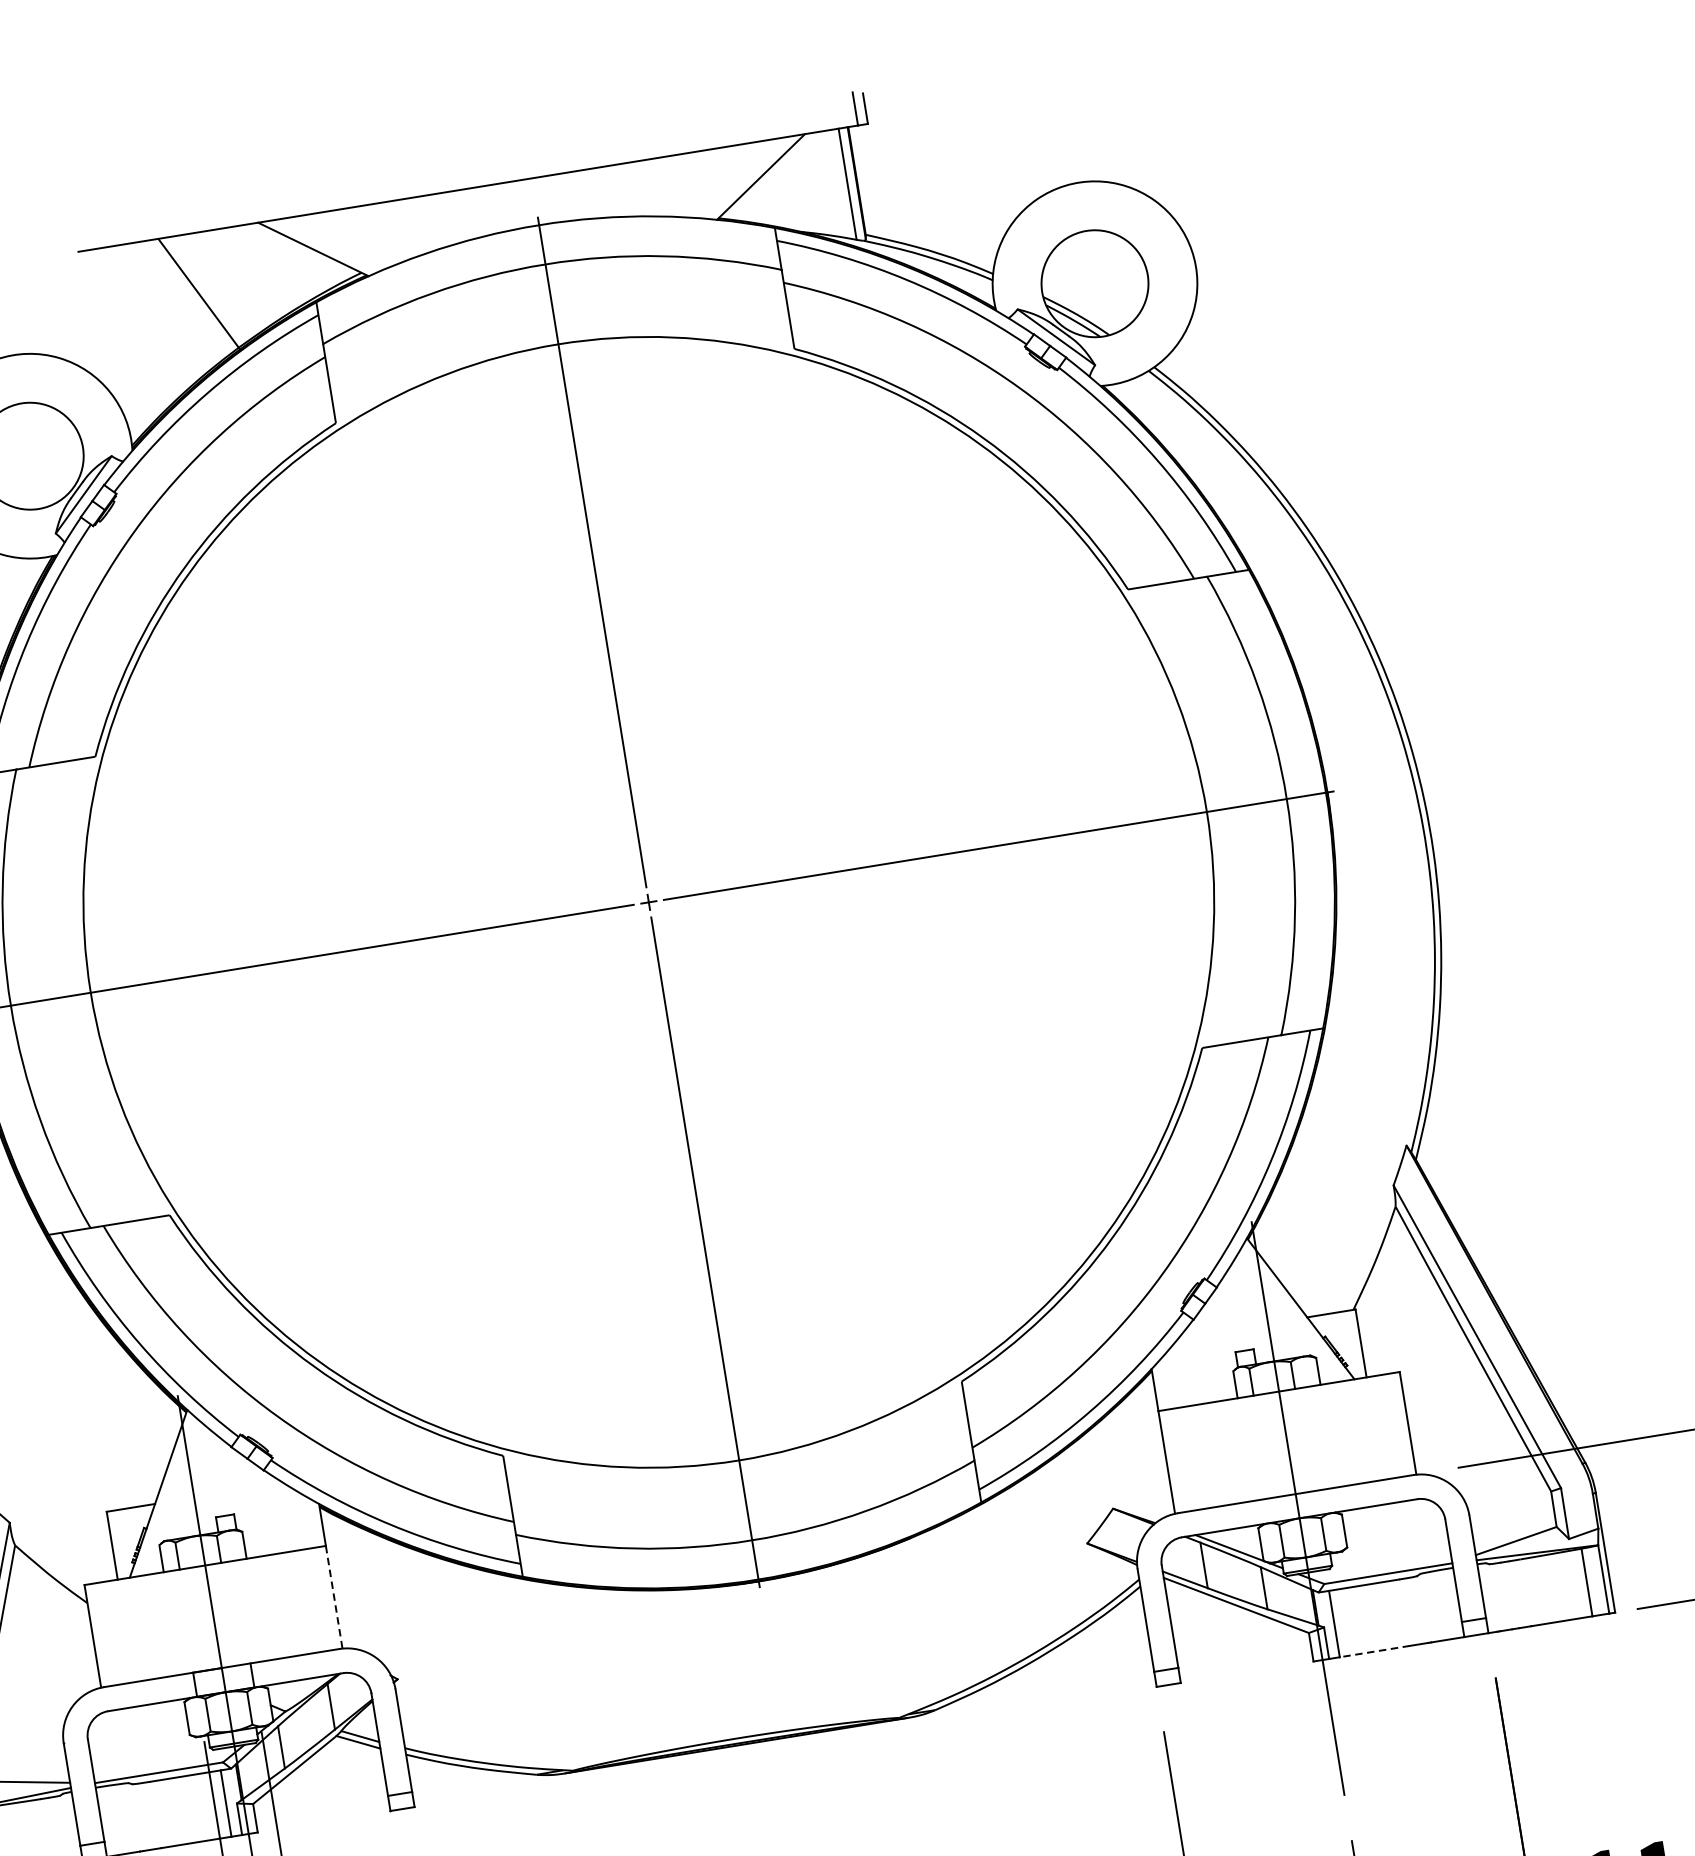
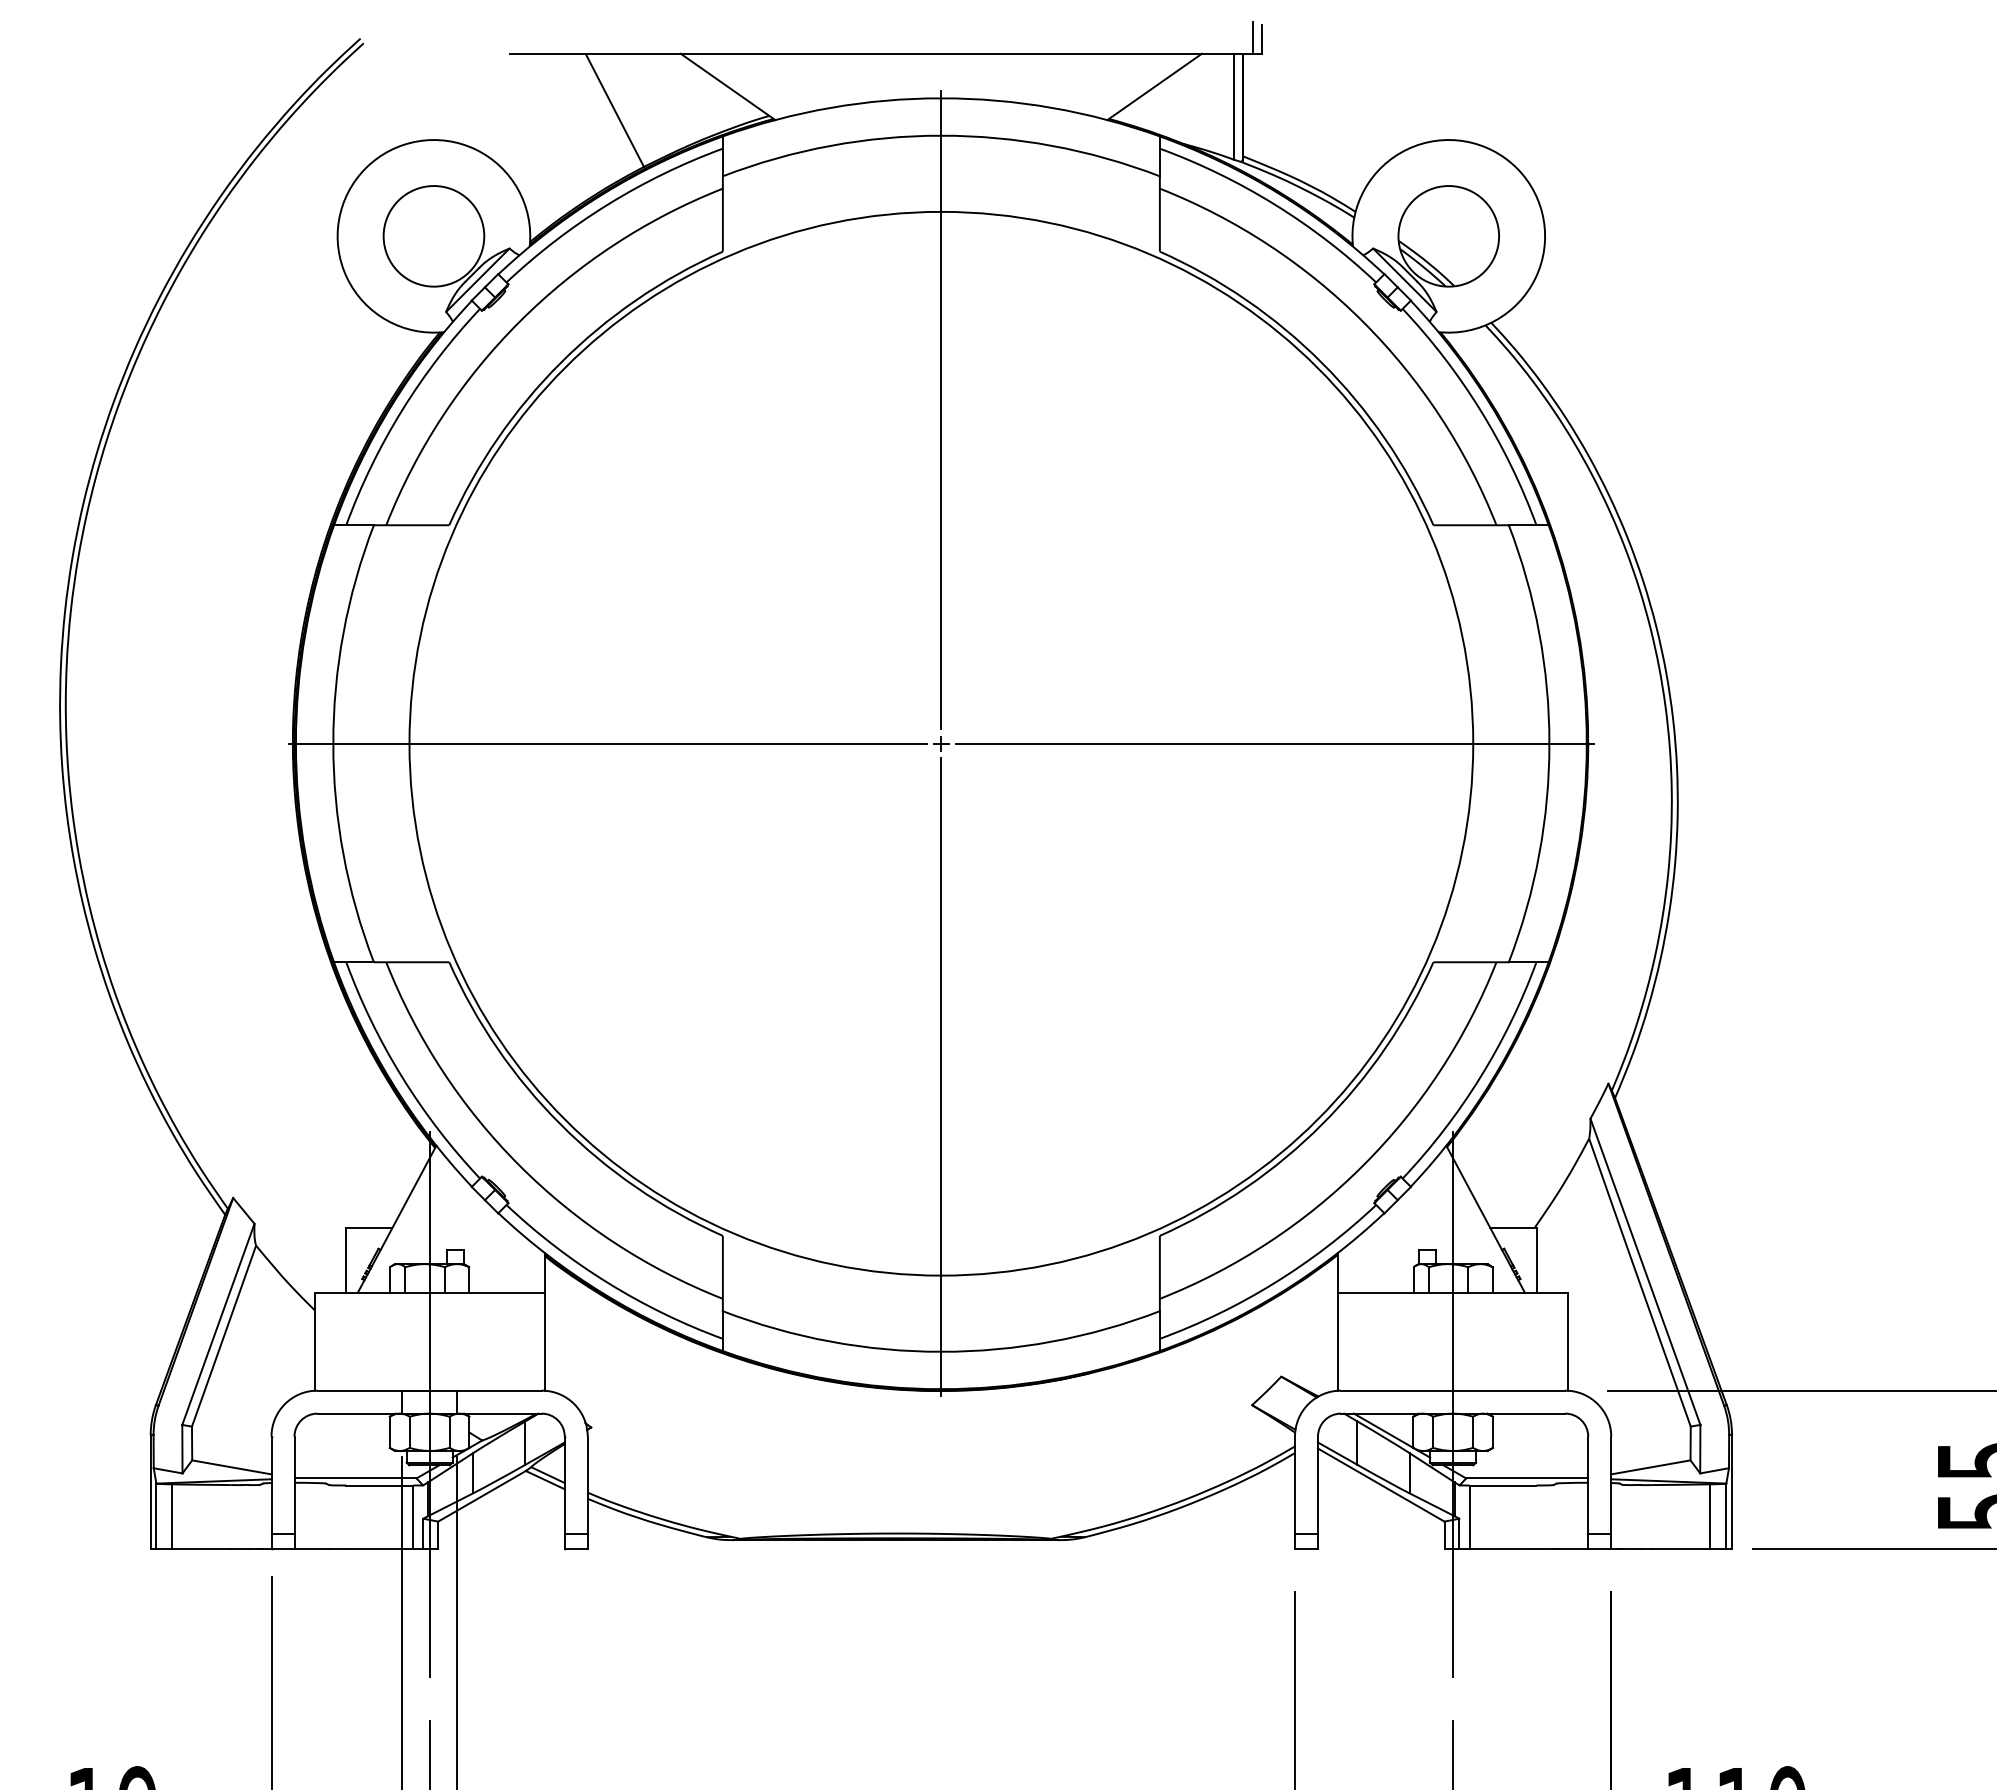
line: (334, 1596) -> (544, 1341), dashed -> solid
line: (1374, 1651) -> (1502, 1548), dashed -> solid

